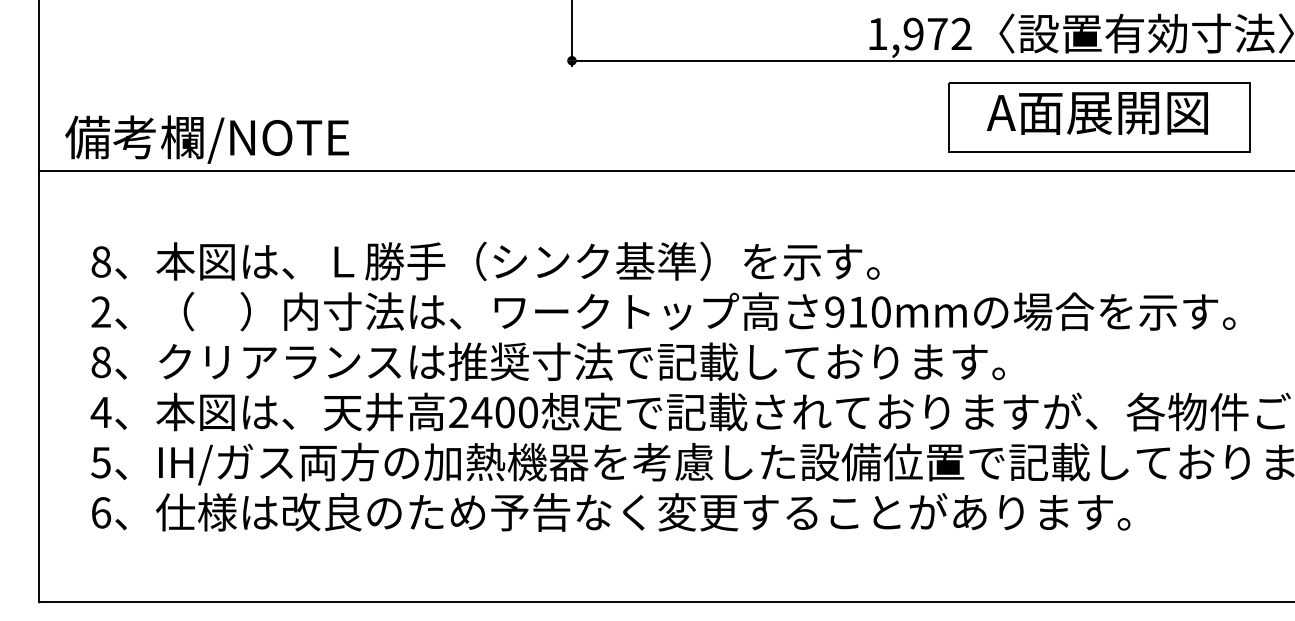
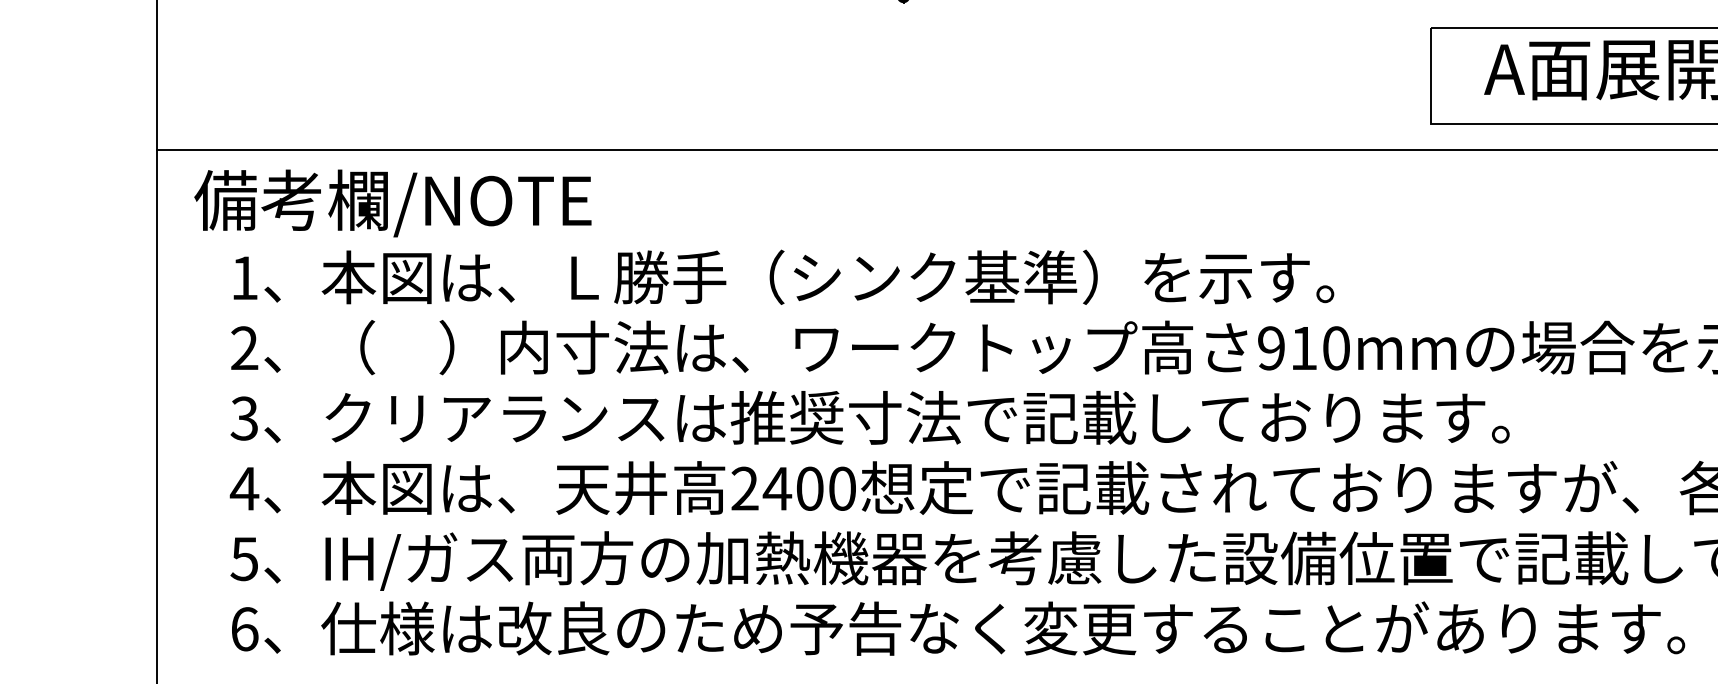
text: (206, 139) -> (392, 203), moved
text: (100, 261) -> (243, 277), 8 -> 1
text: (100, 361) -> (243, 417), 8 -> 3

